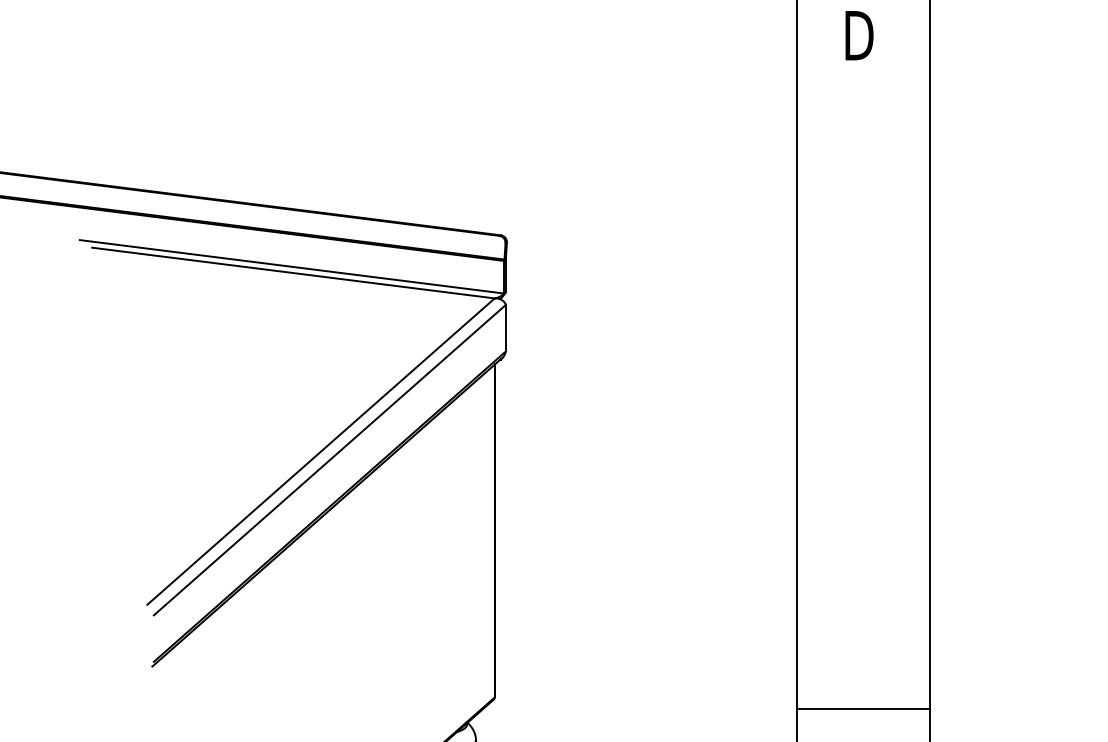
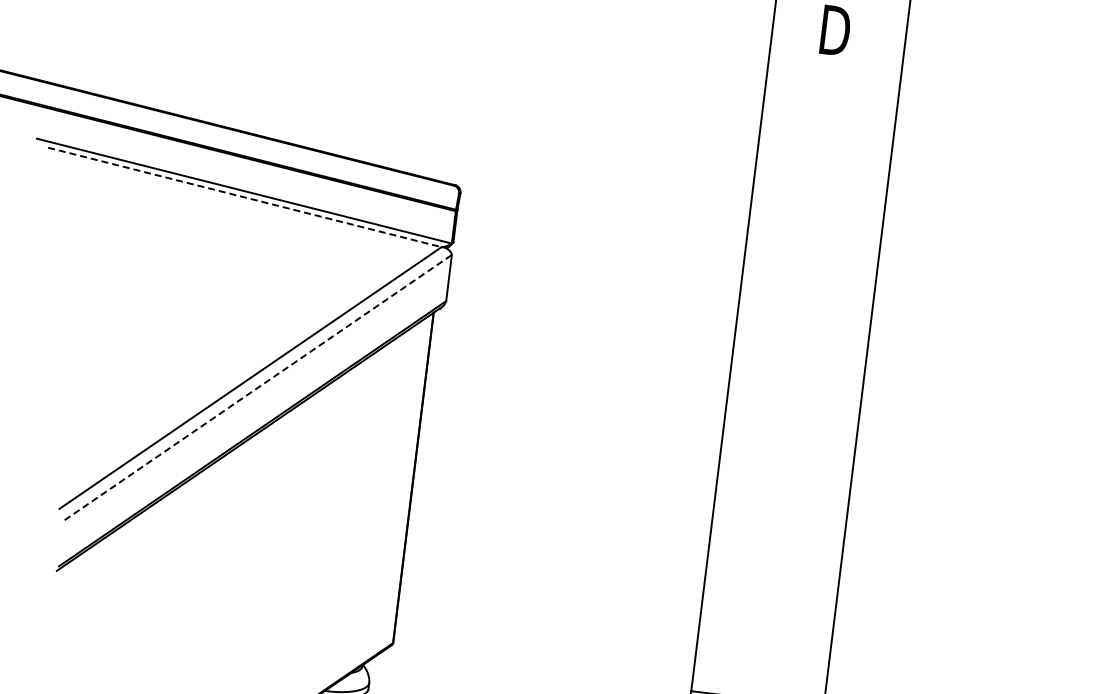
line: (293, 273) -> (244, 197), solid -> dashed
line: (329, 460) -> (257, 387), solid -> dashed

